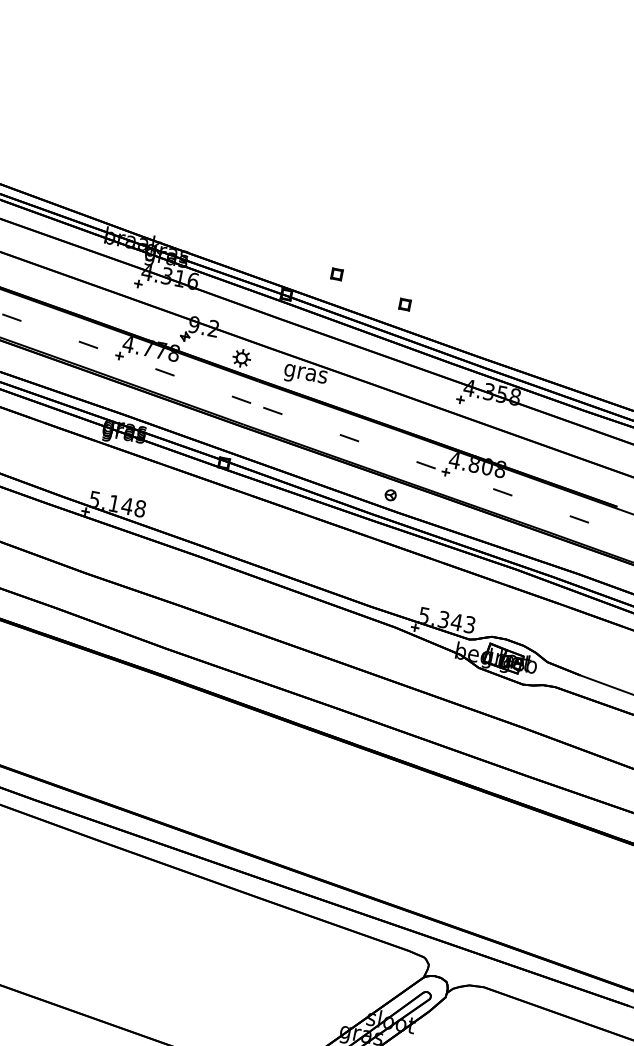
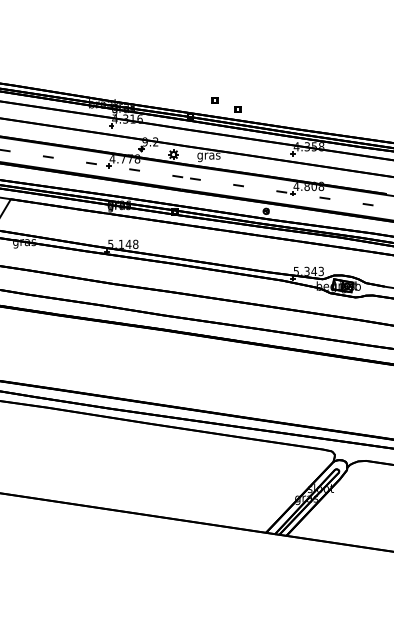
part: (403, 304) -> (237, 109), moved

